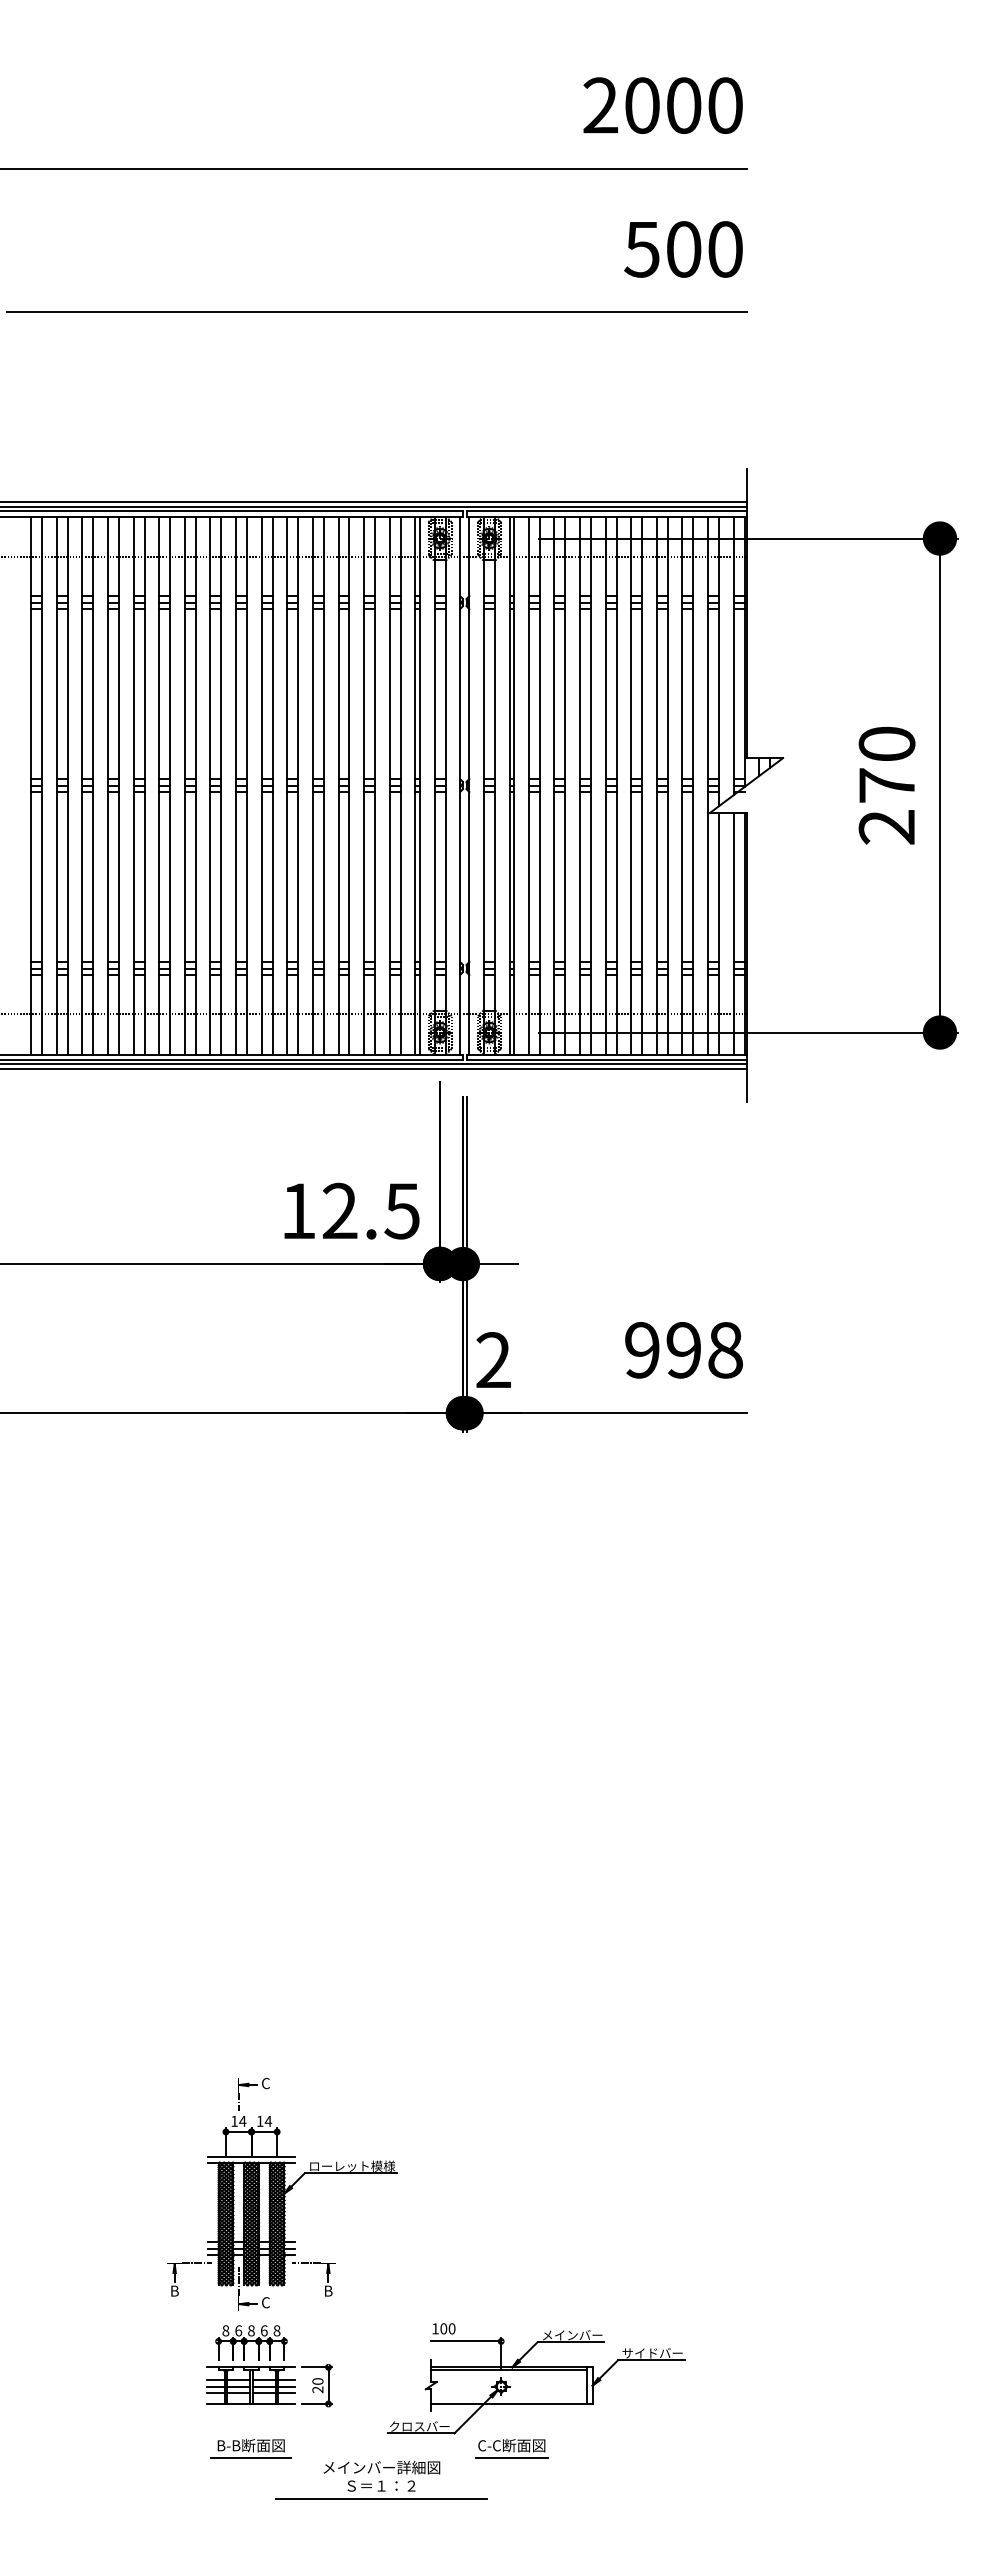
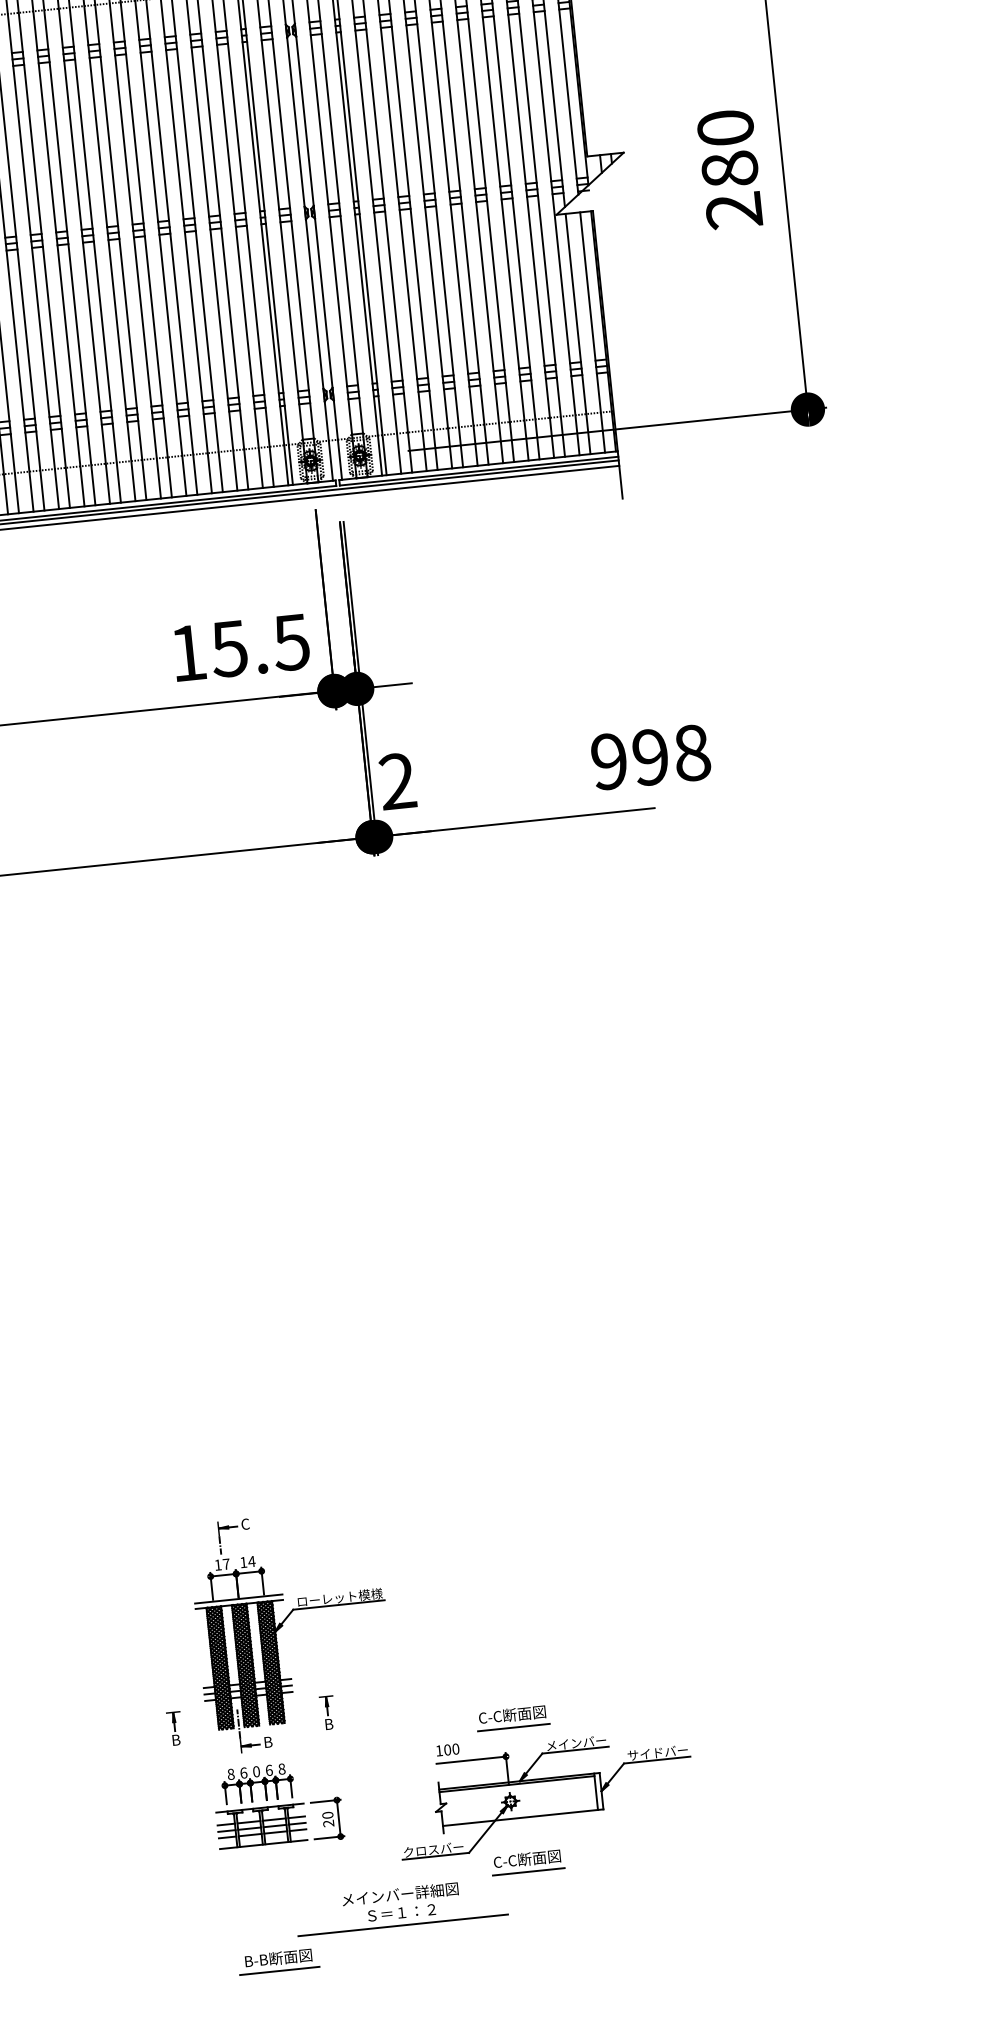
text: (886, 785) -> (729, 169), 270 -> 280
text: (339, 1210) -> (228, 648), 12.5 -> 15.5
text: (683, 1350) -> (650, 757), moved
text: (242, 2120) -> (225, 1563), 14 -> 17
line: (196, 2263) -> (194, 1710), removed
line: (306, 2263) -> (304, 1699), removed
text: (266, 2302) -> (268, 1742), C -> B
part: (511, 2303) -> (512, 1717), added
text: (251, 2330) -> (256, 1771), 8 -> 0
part: (250, 2448) -> (278, 1961), moved

